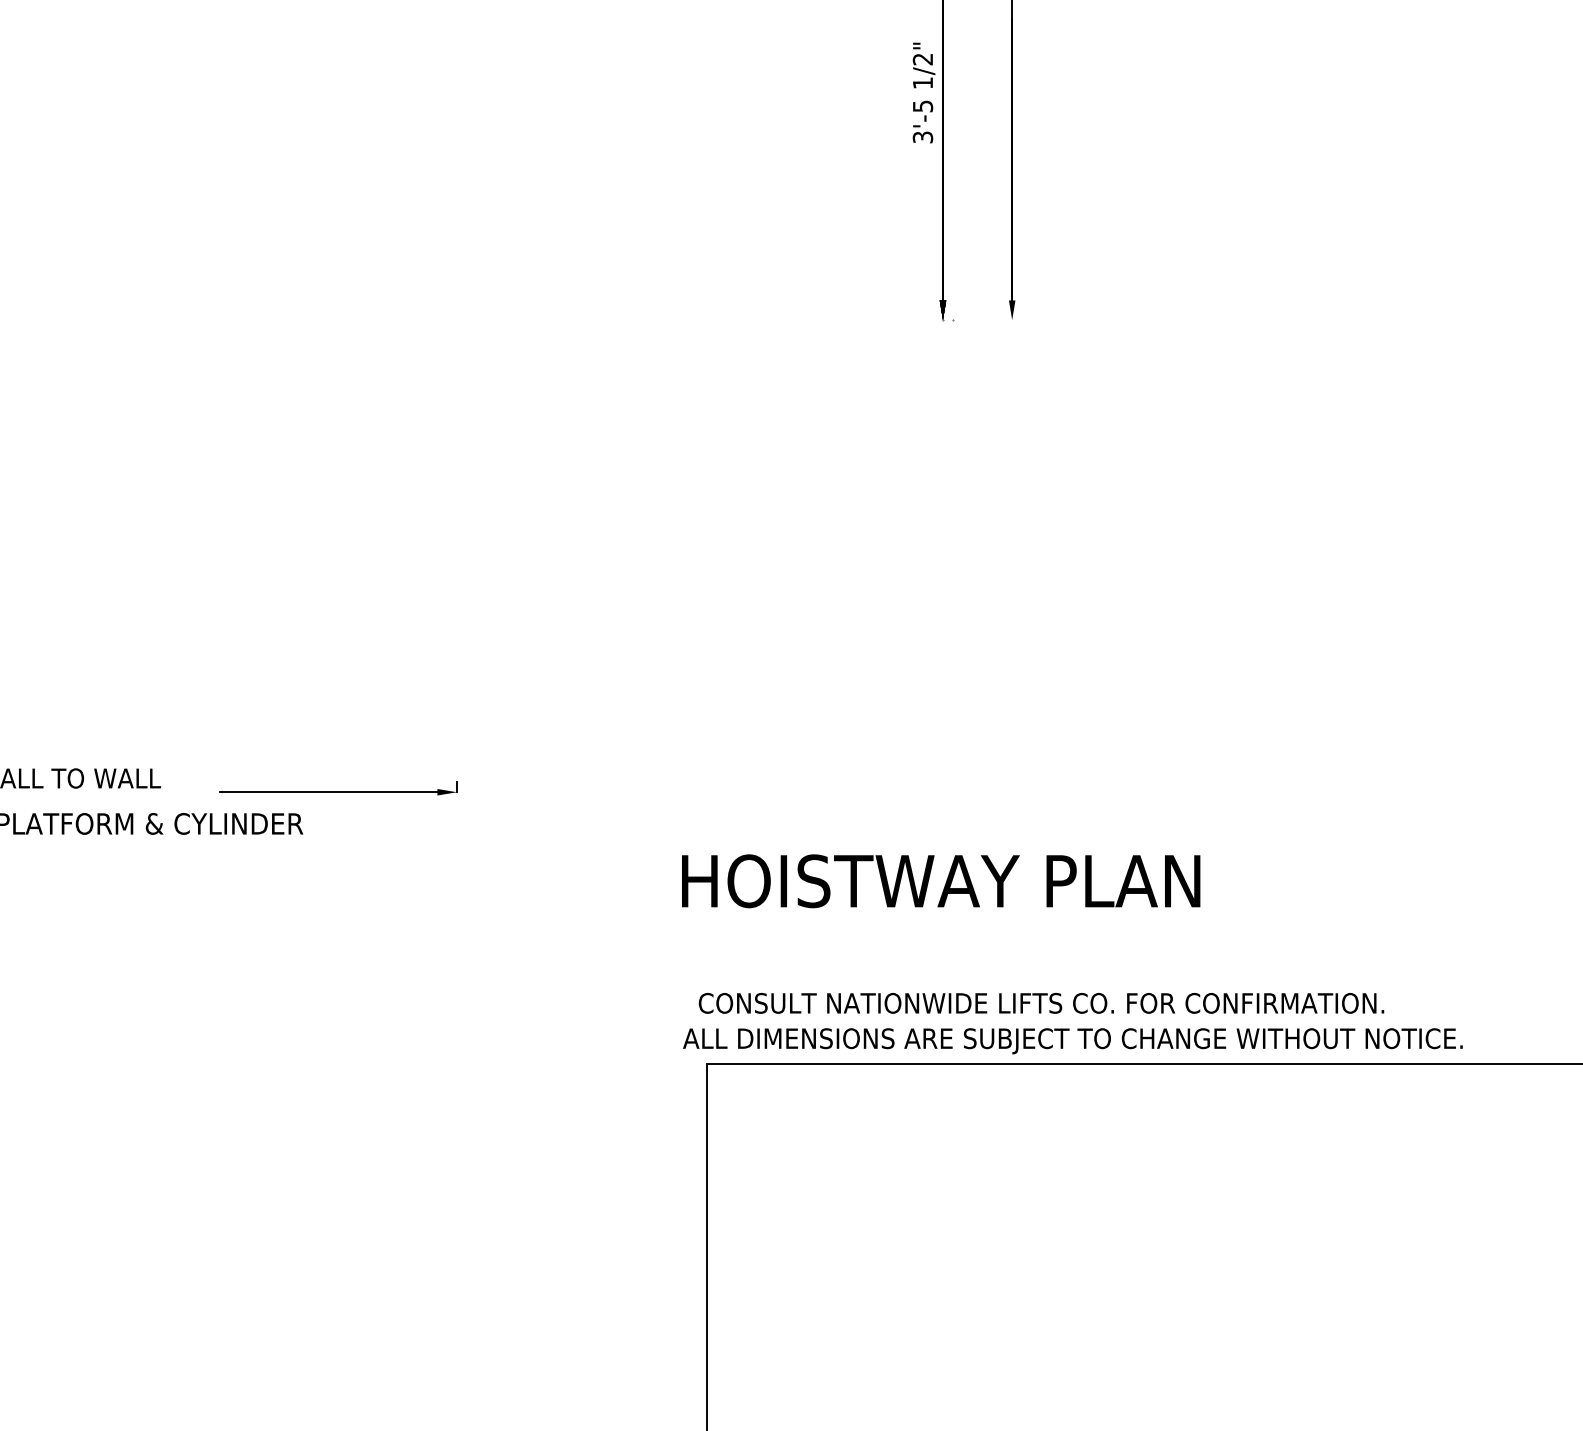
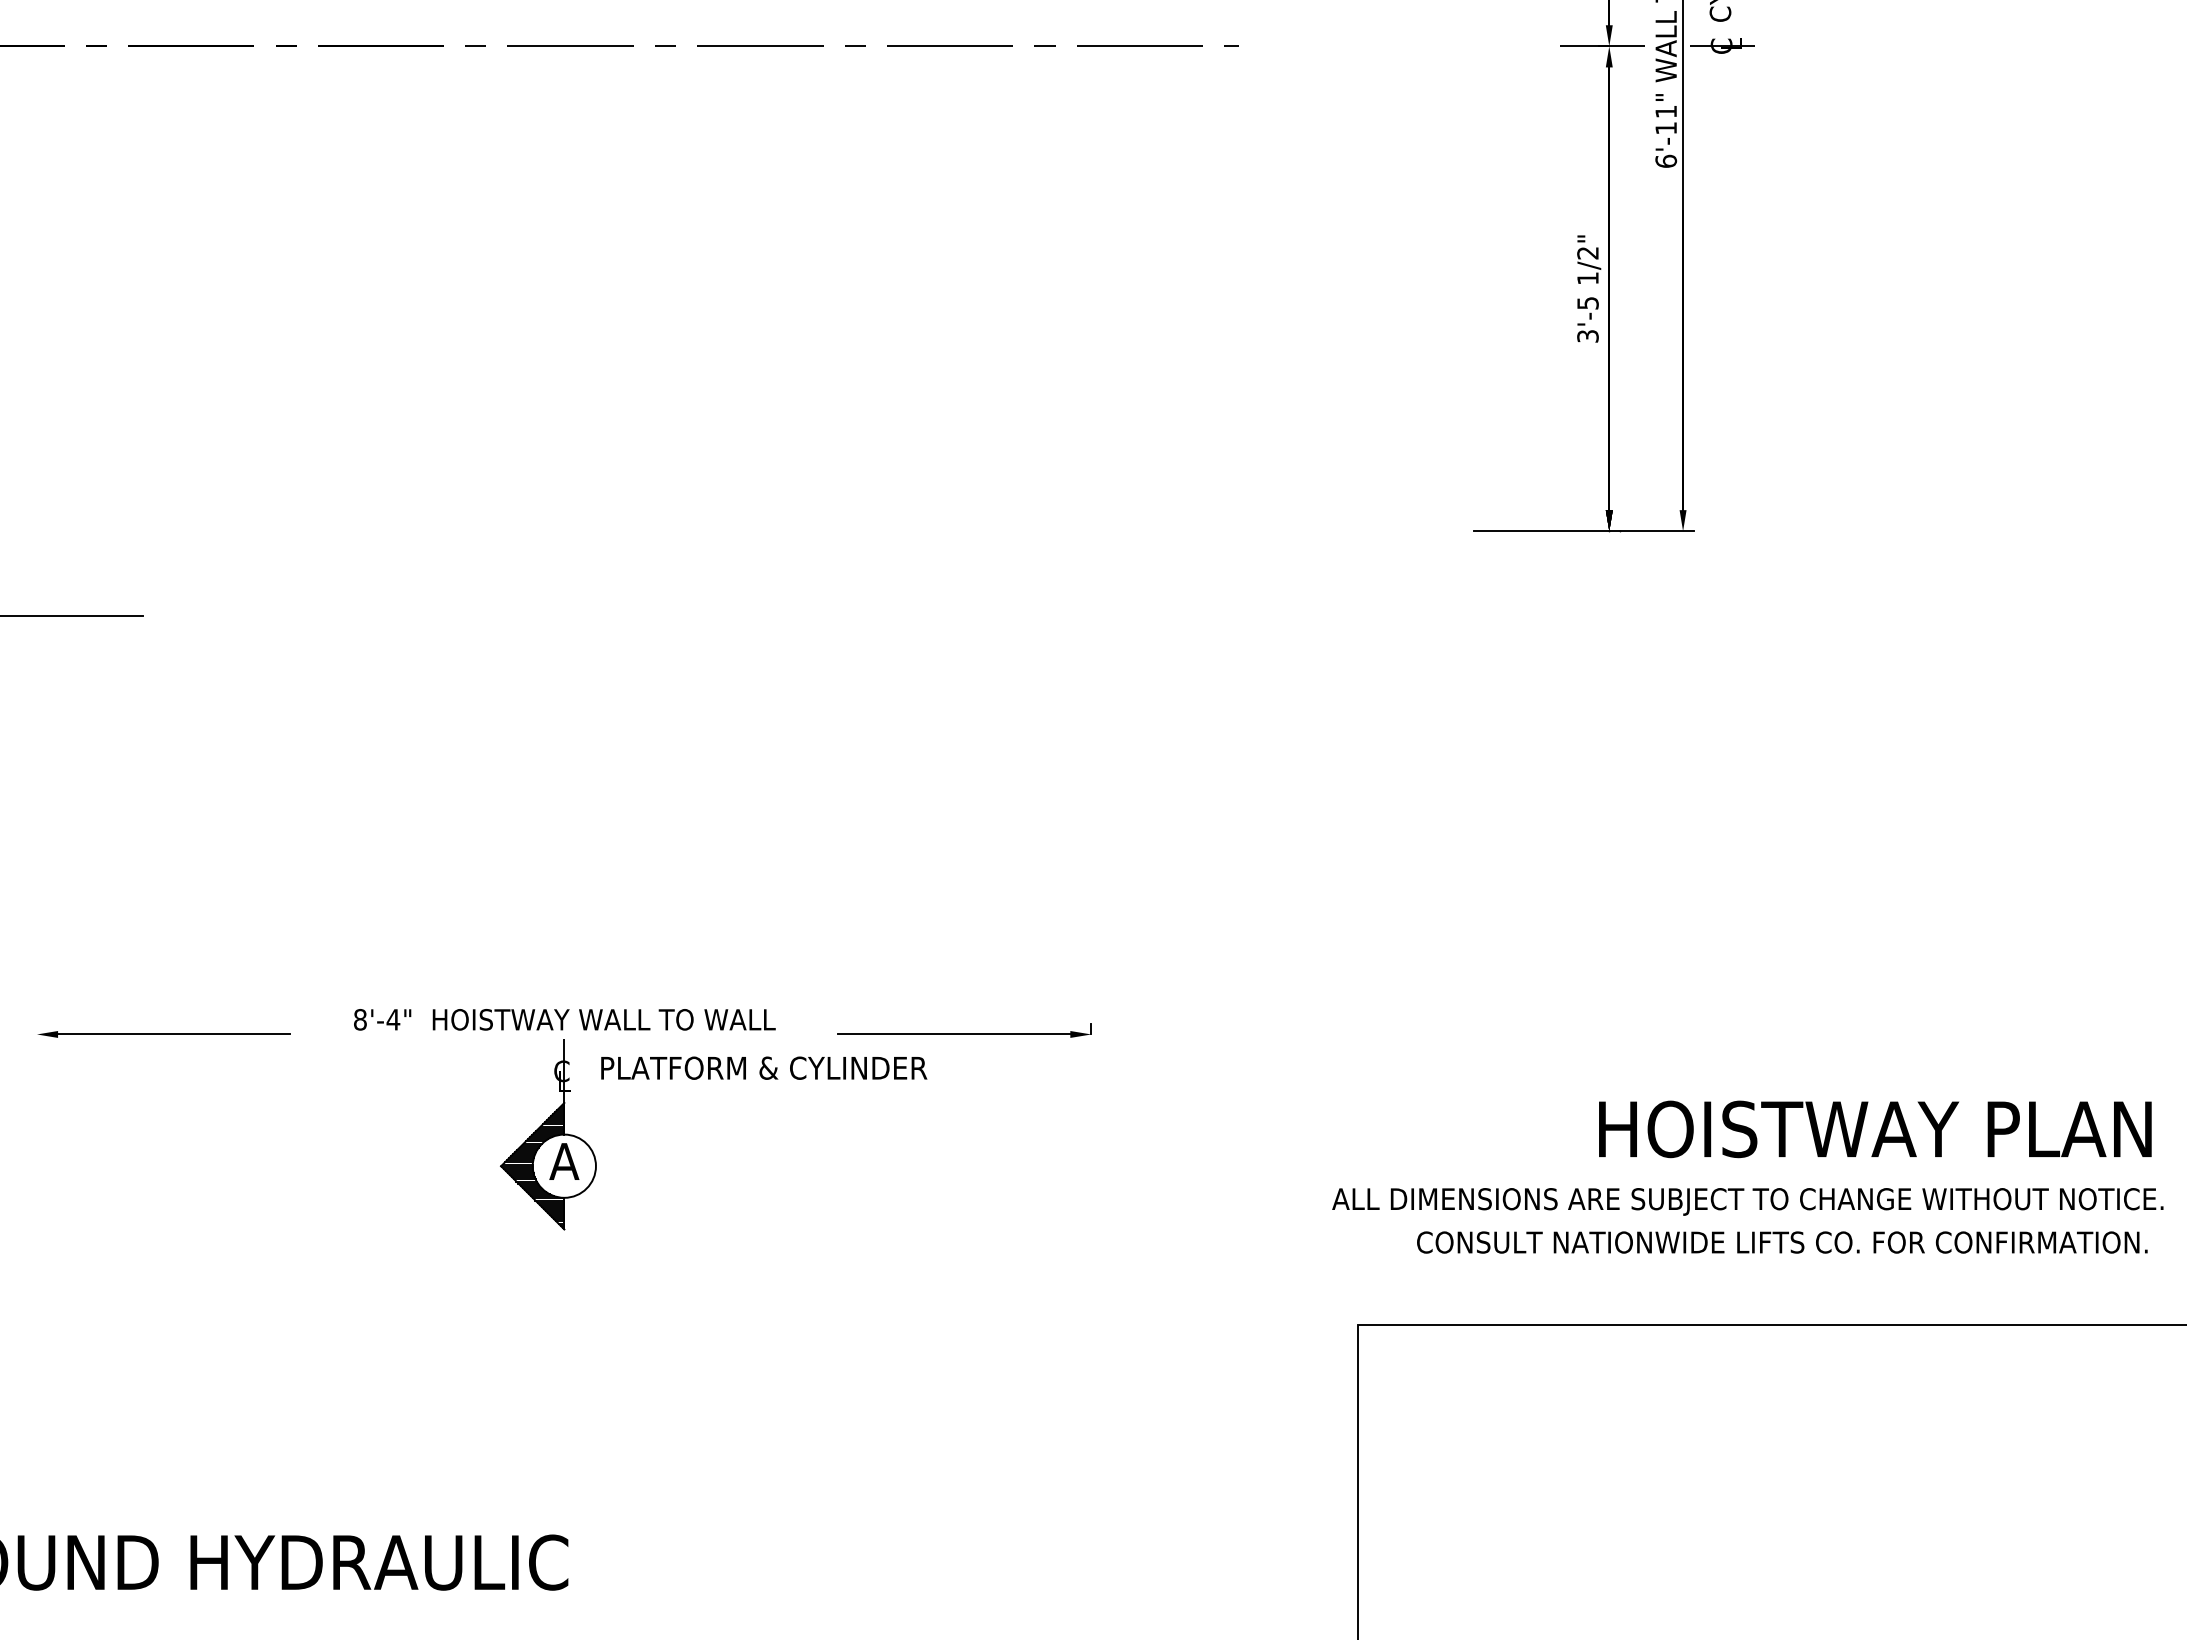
line: (918, 320) -> (1583, 531), added
text: (941, 881) -> (1875, 1129), moved
text: (1041, 1003) -> (1782, 1242), moved
text: (1072, 1040) -> (1747, 1201), moved

